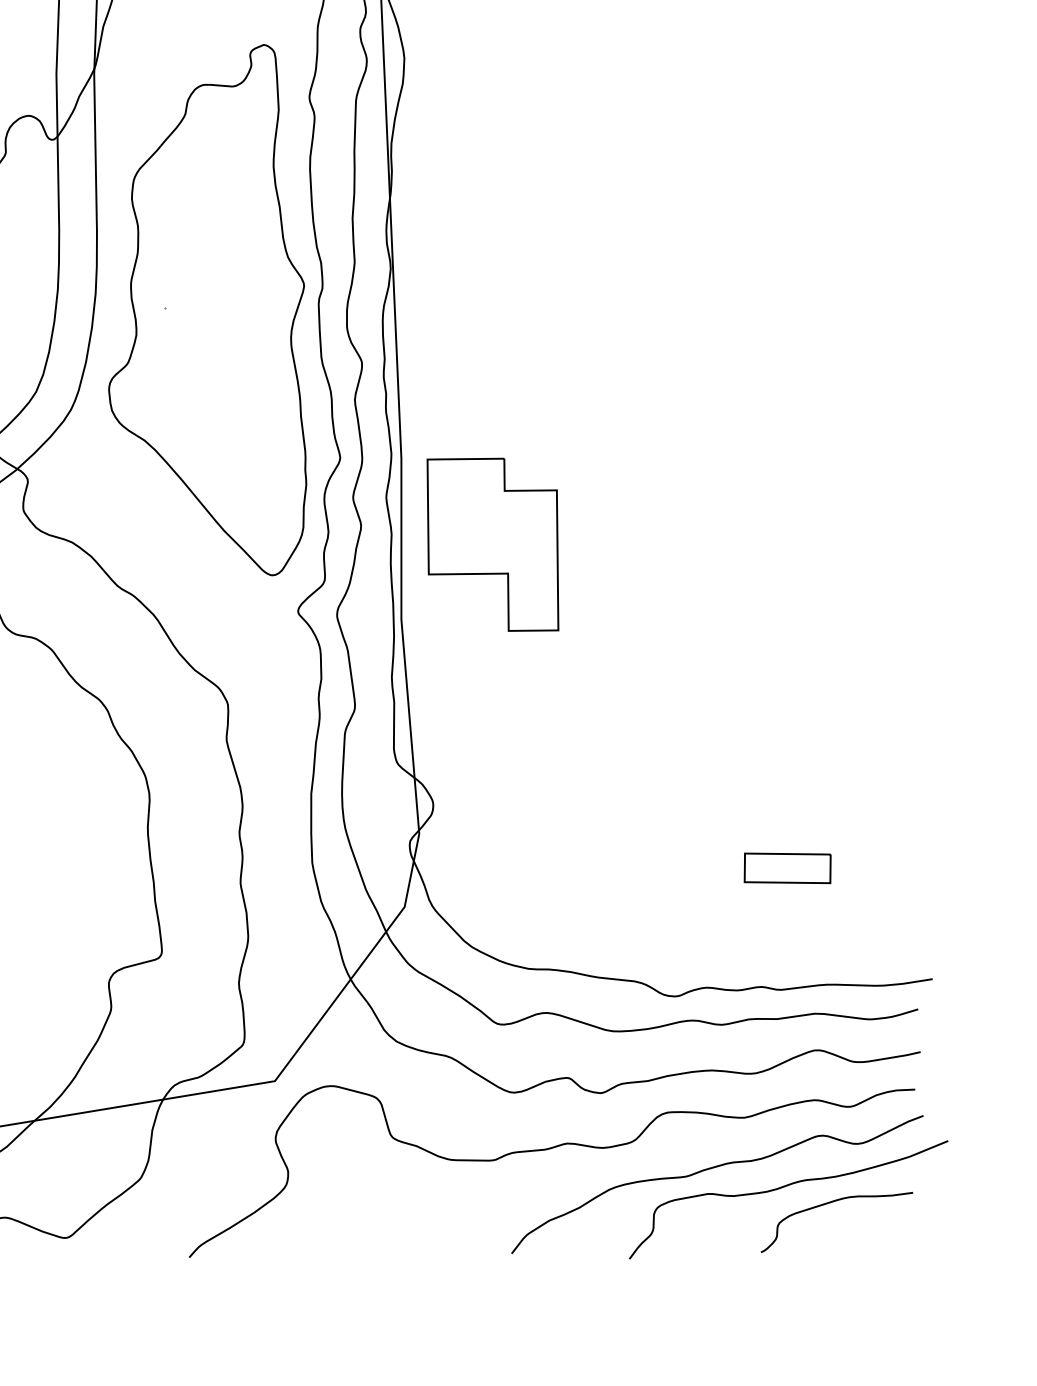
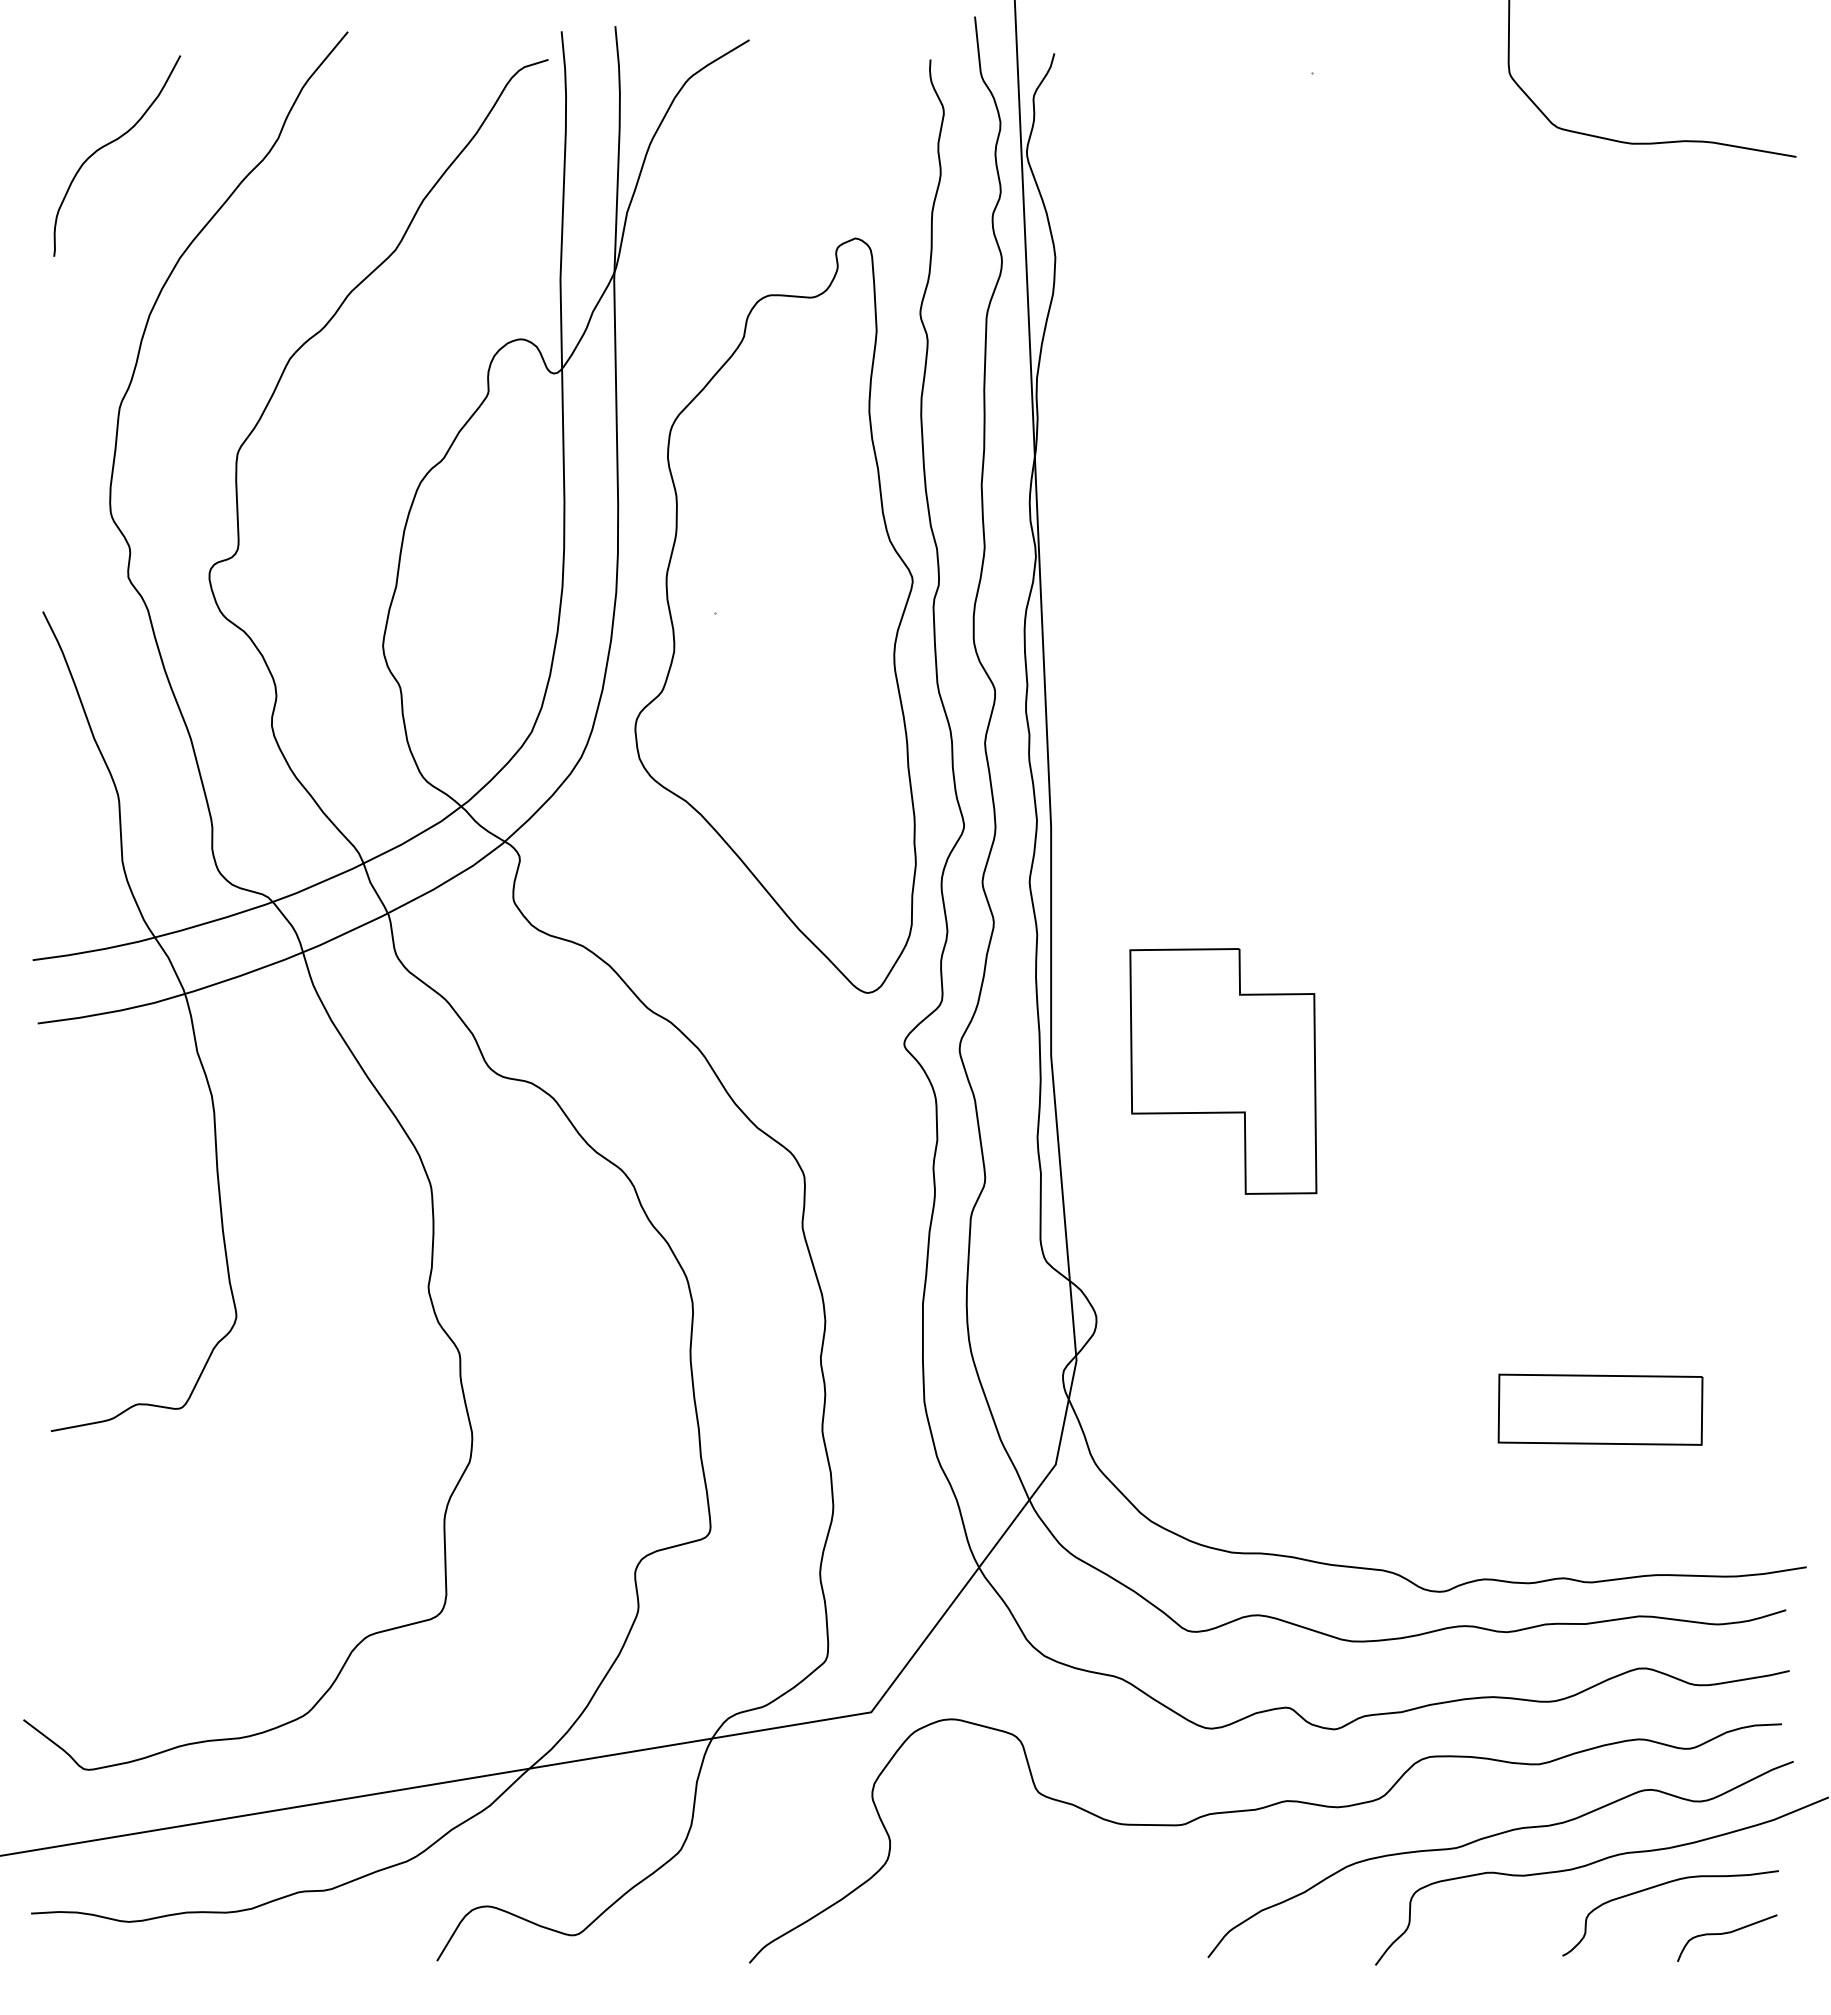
part: (493, 544) -> (1223, 1071), moved
part: (787, 868) -> (1600, 1409), size x1.67
curve: (875, 1237) -> (1725, 1934), added

